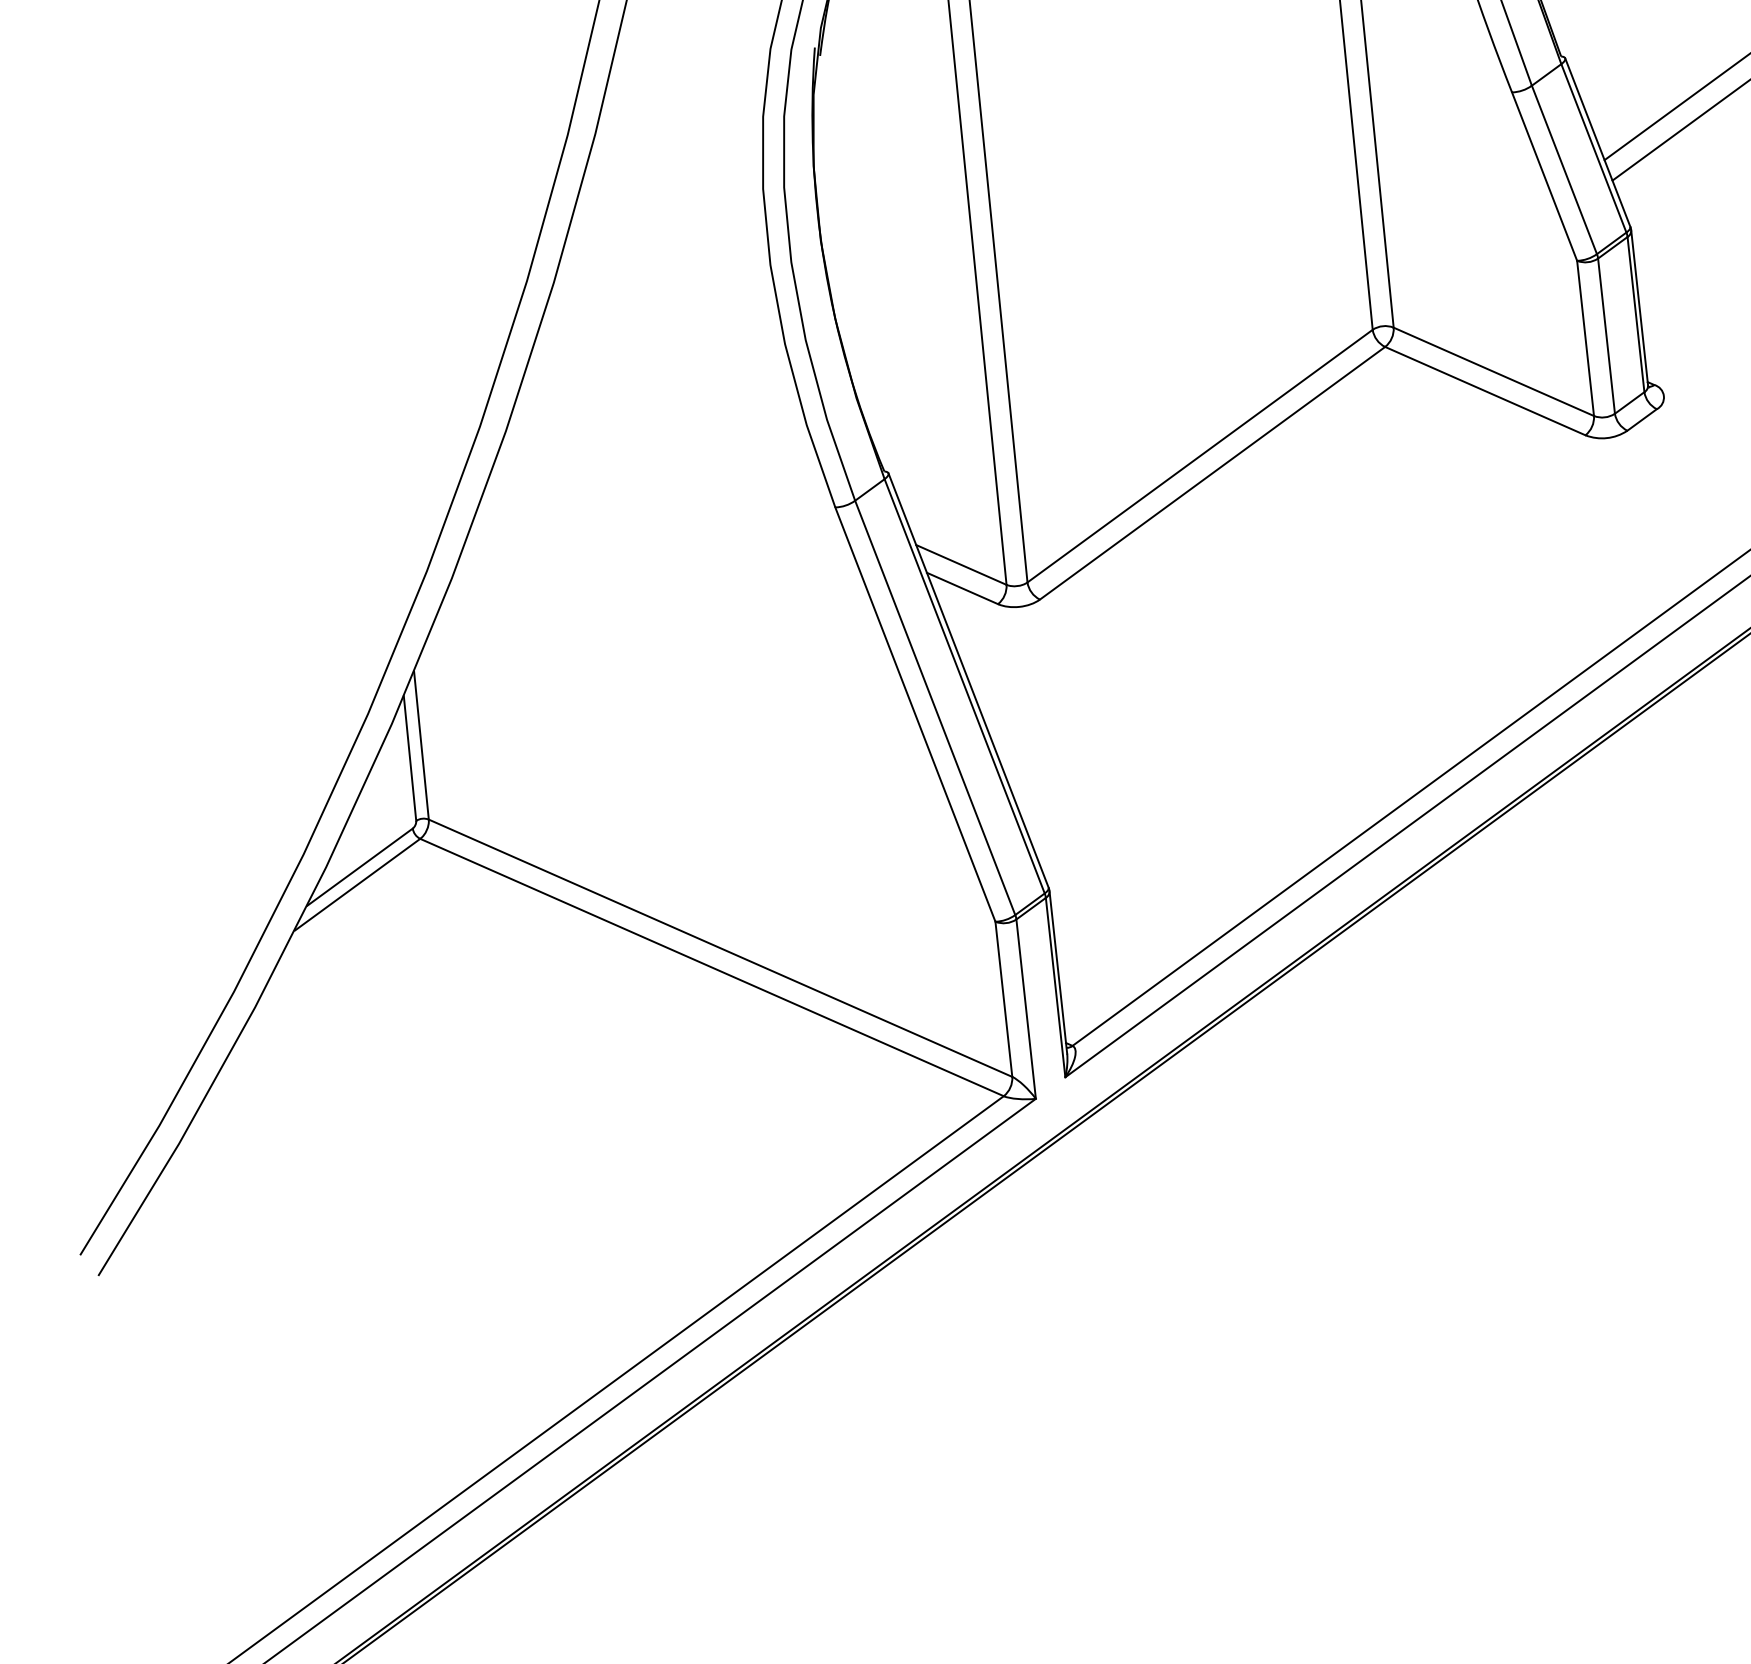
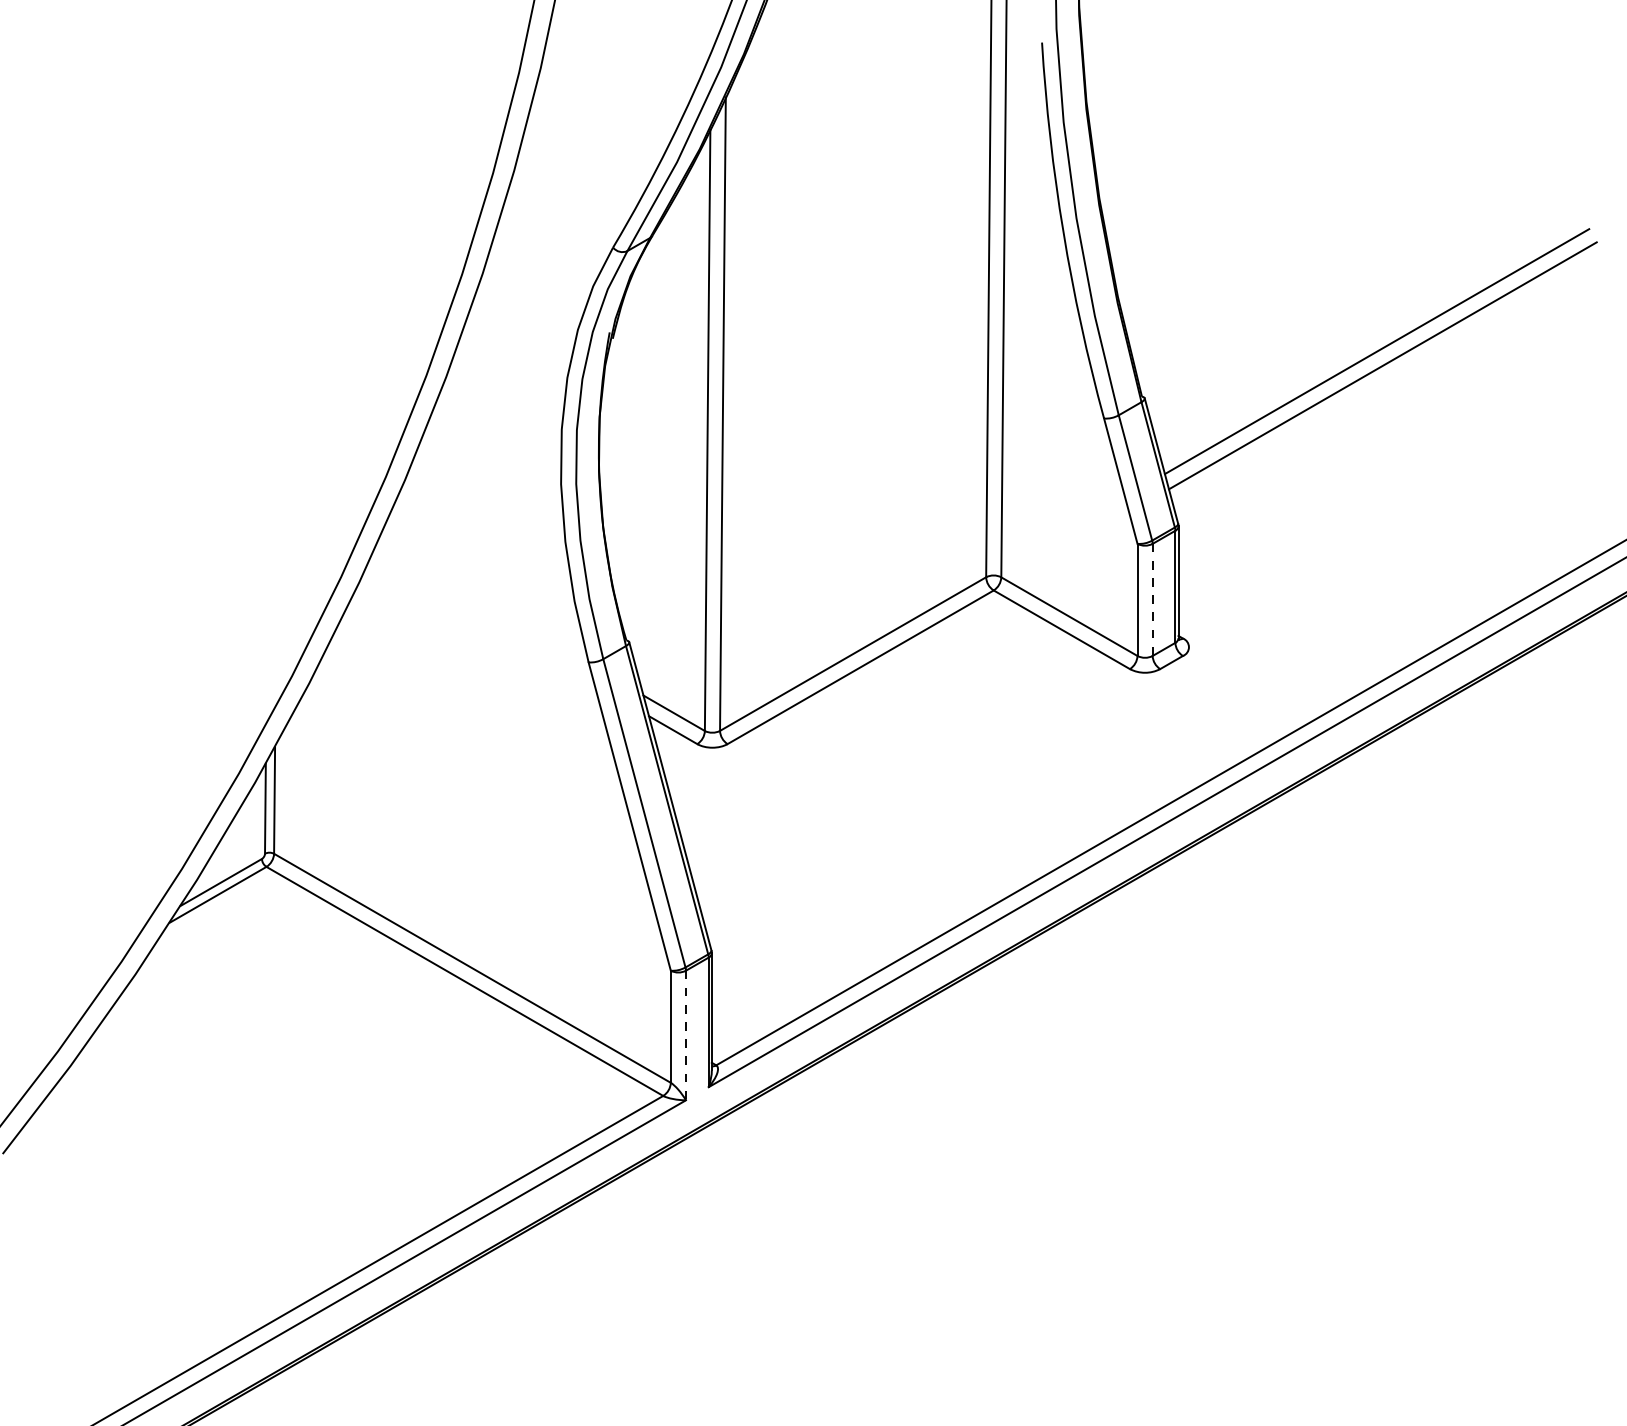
line: (1606, 336) -> (1152, 600), solid -> dashed
line: (1025, 1009) -> (685, 1035), solid -> dashed

